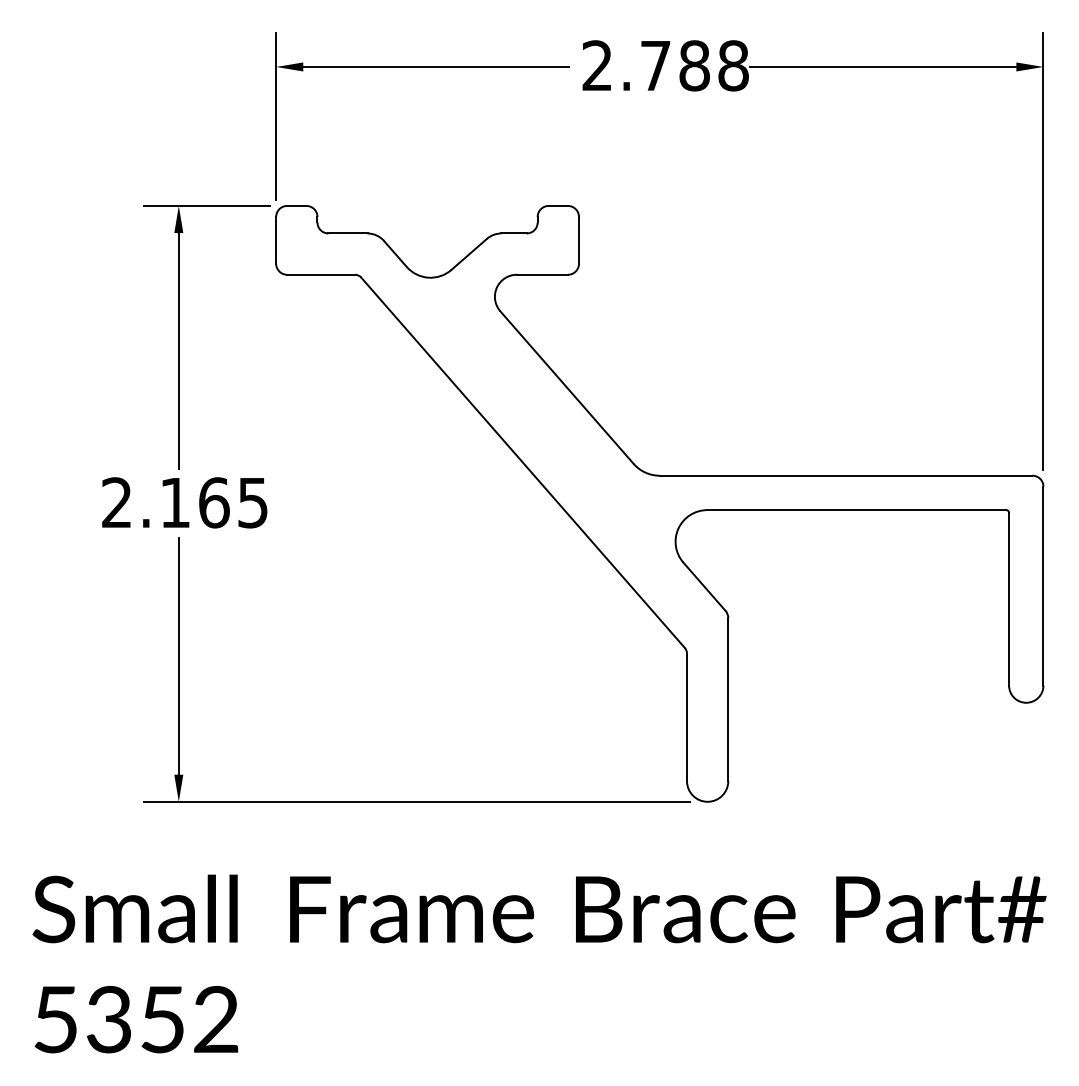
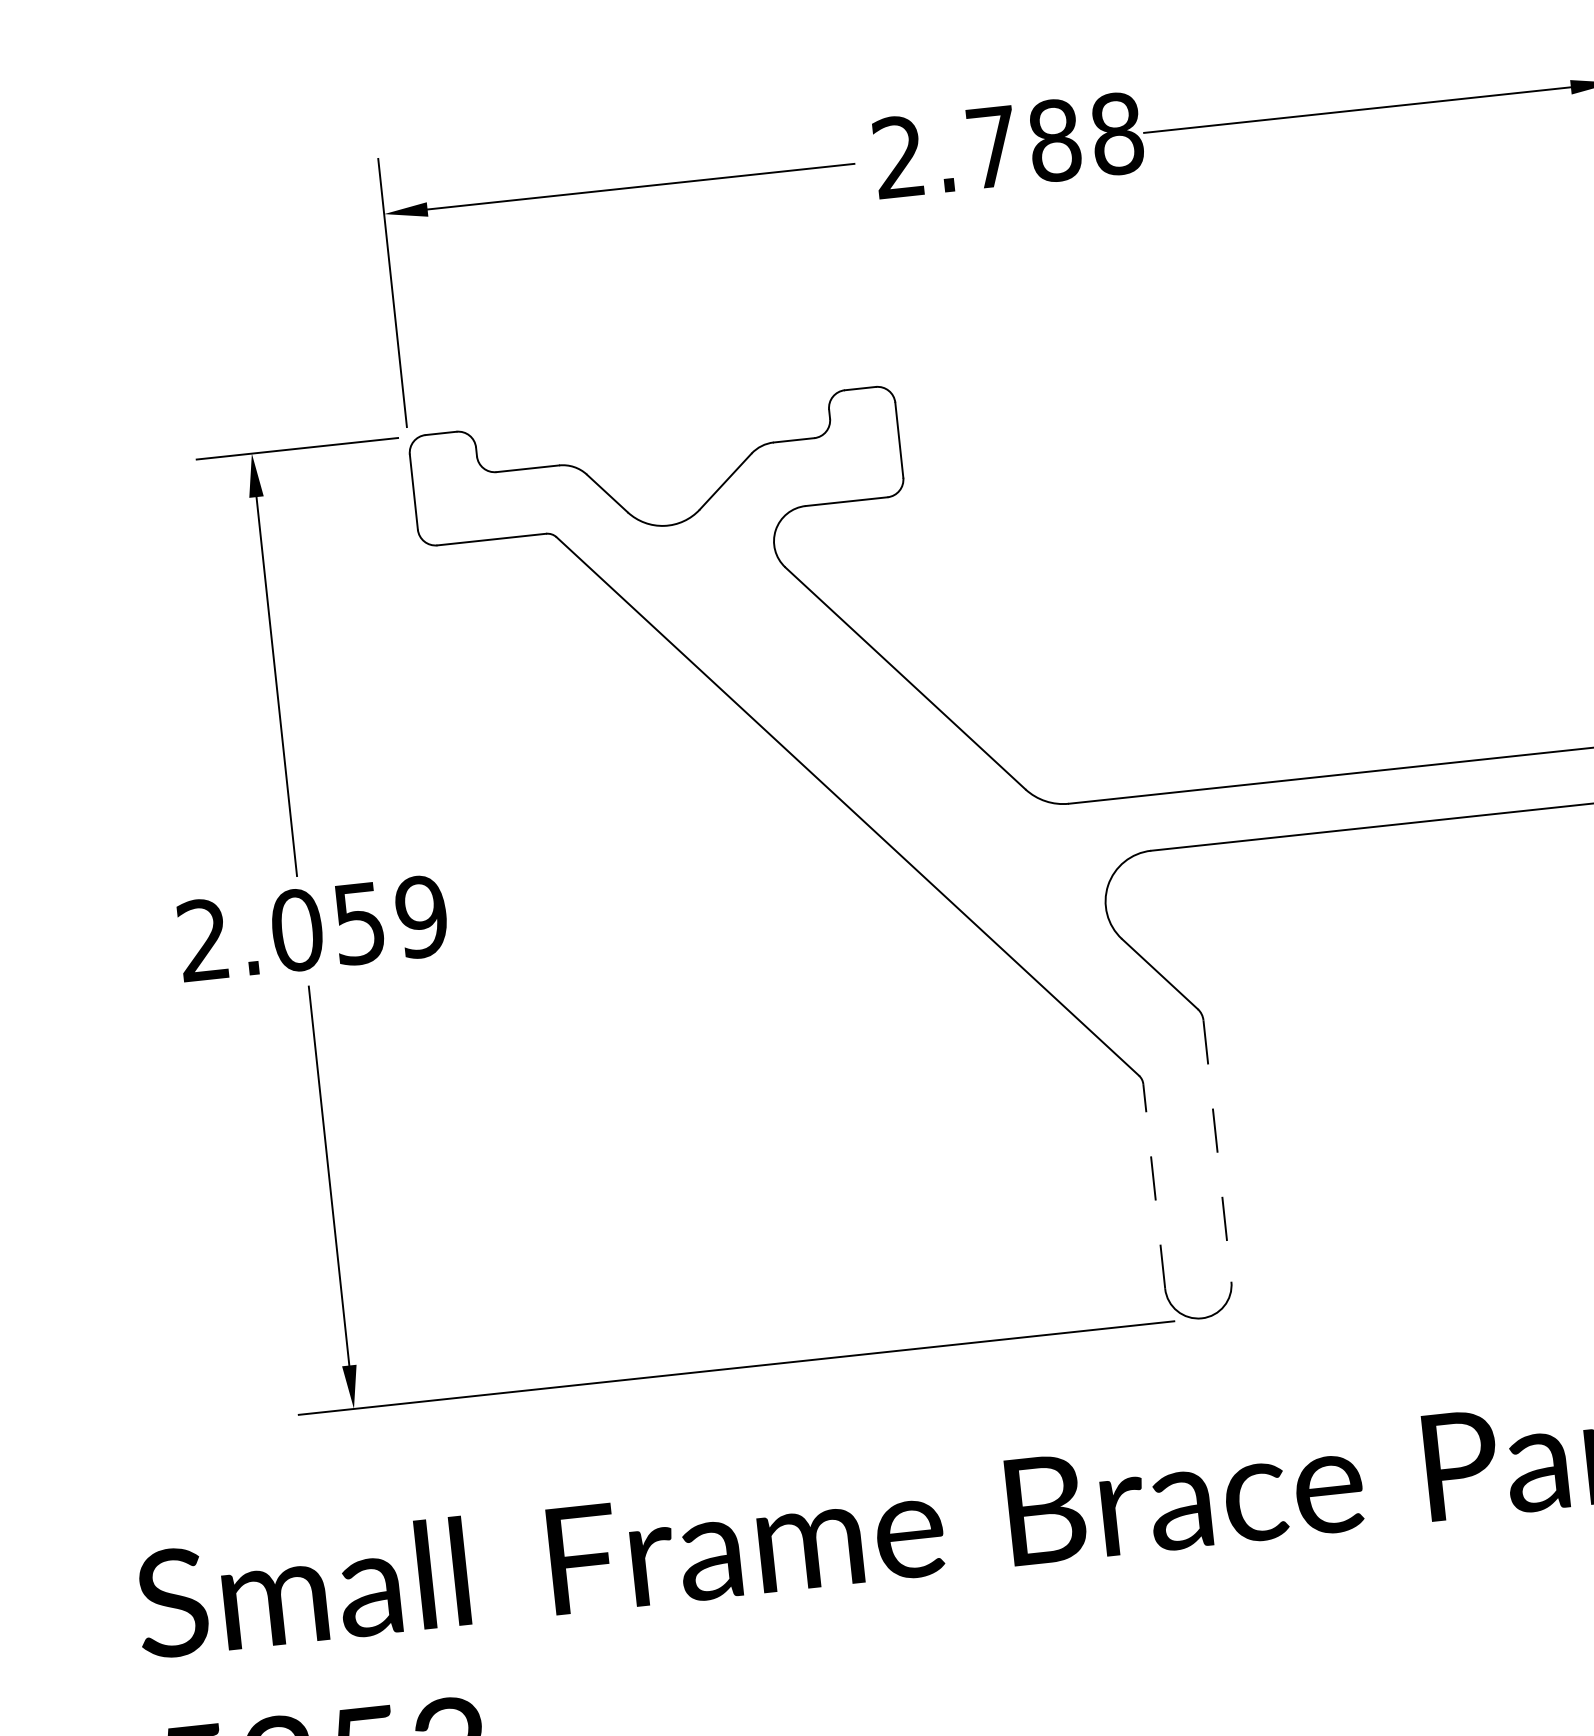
text: (214, 502) -> (359, 922), 2.165 -> 2.059
line: (728, 699) -> (1217, 1150), solid -> dashed
line: (687, 717) -> (1155, 1186), solid -> dashed

